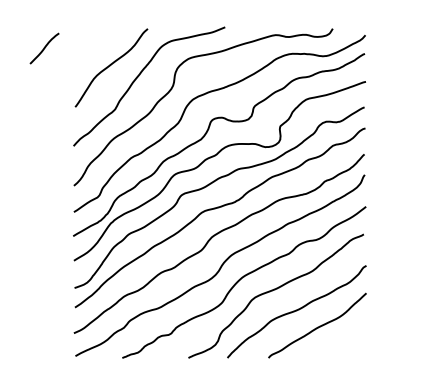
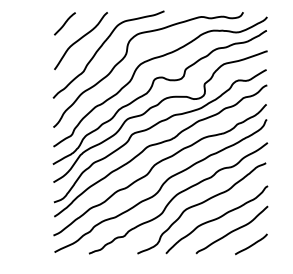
curve: (44, 48) -> (64, 23), moved
curve: (344, 345) -> (251, 244), added

